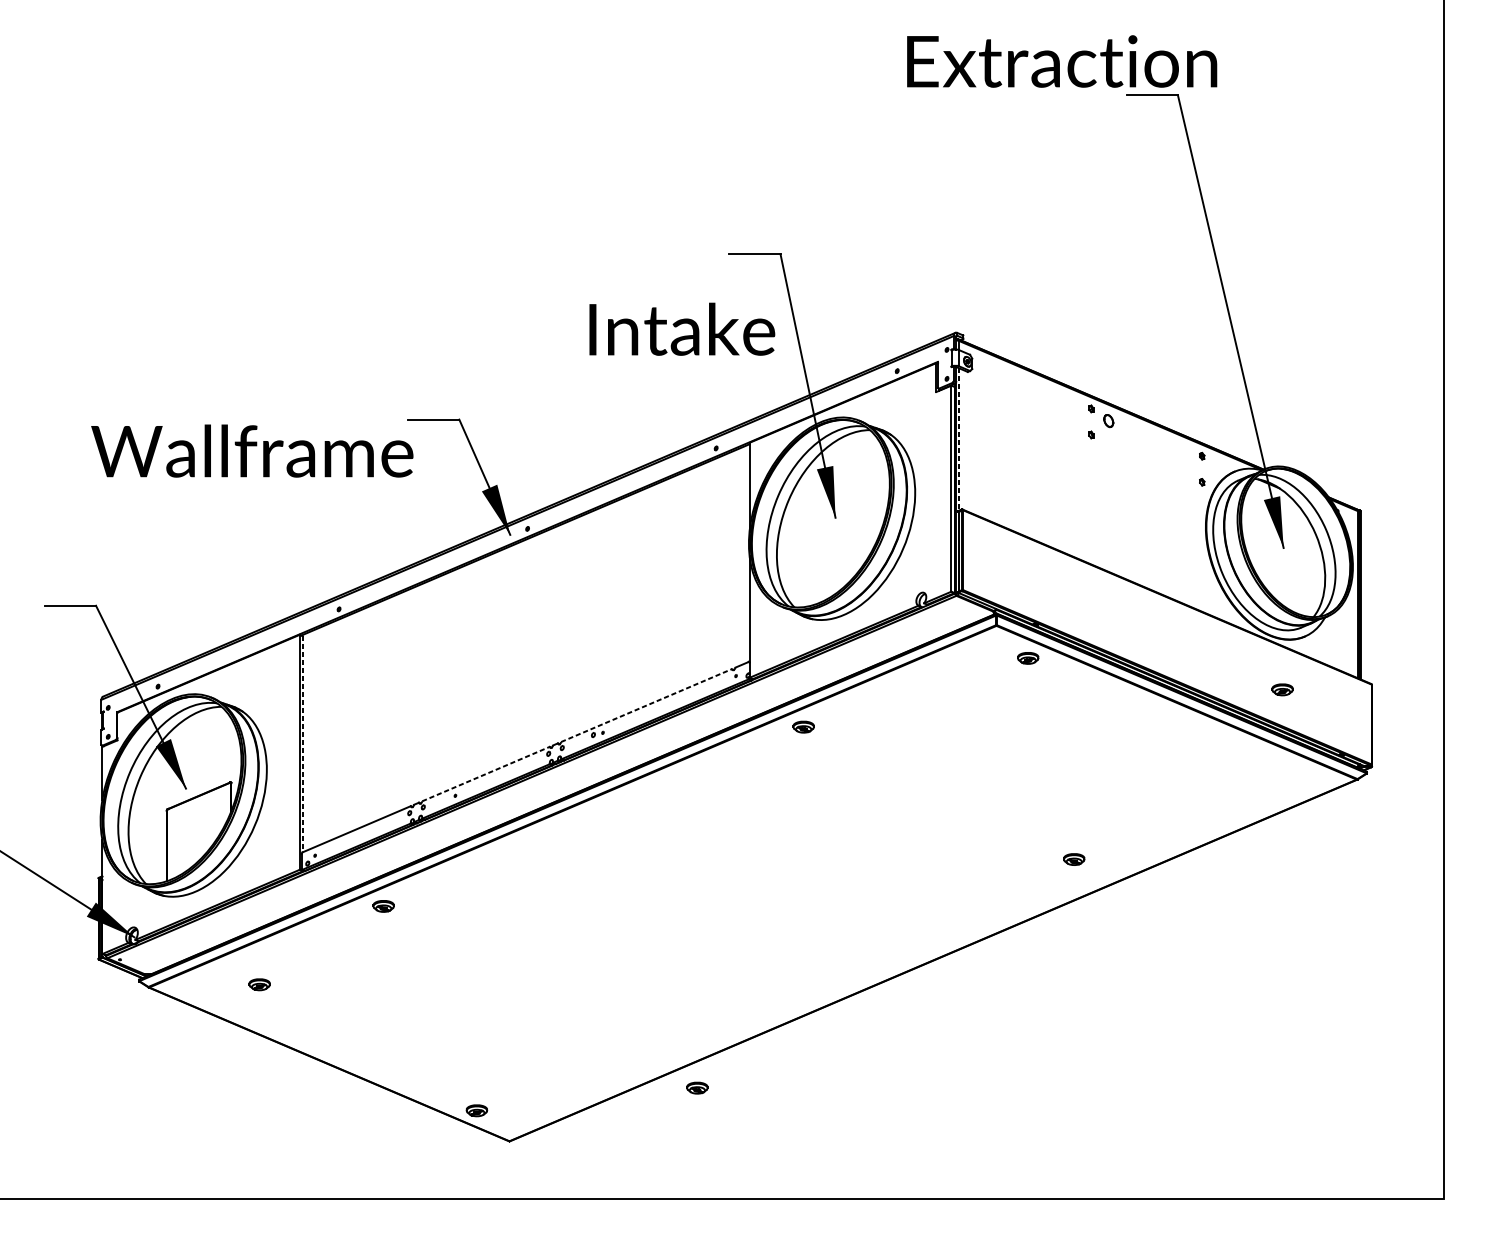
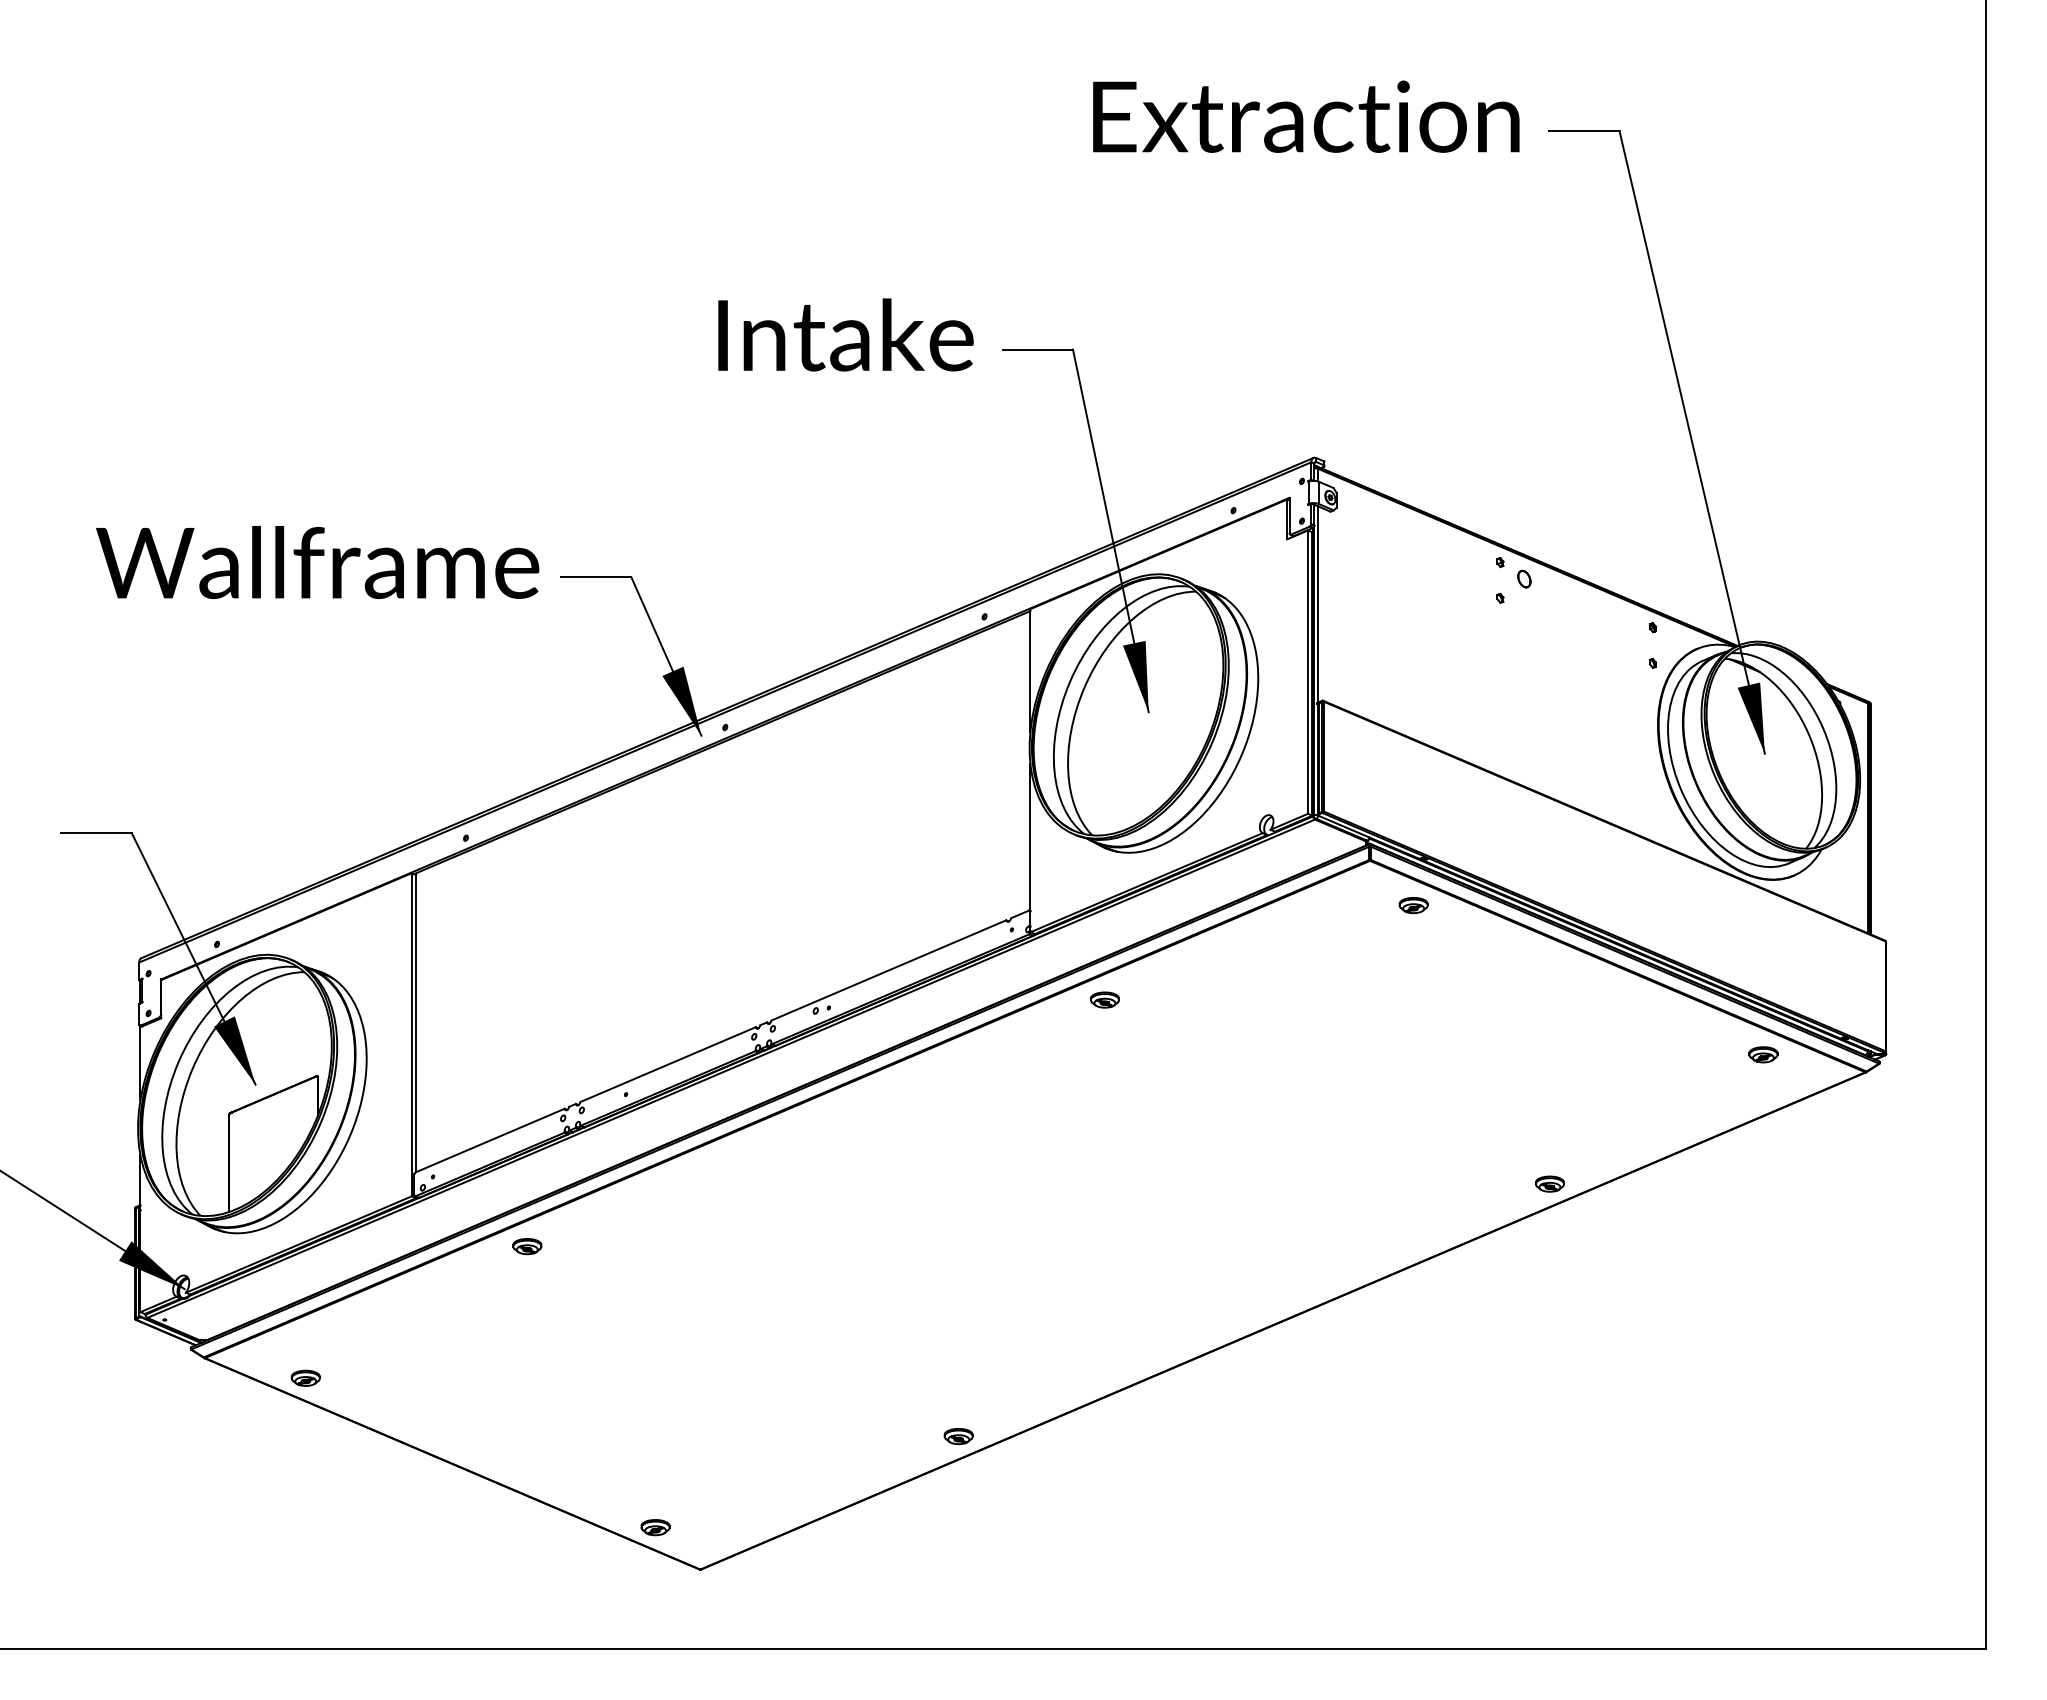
text: (1062, 61) -> (1306, 116), moved
text: (681, 328) -> (845, 334), moved
line: (959, 439) -> (1318, 604), dashed -> solid
text: (252, 451) -> (317, 562), moved
part: (1282, 689) -> (1763, 1054), moved
line: (646, 705) -> (888, 970), dashed -> solid
line: (303, 744) -> (416, 1023), dashed -> solid
line: (486, 773) -> (668, 1064), dashed -> solid
part: (1073, 859) -> (1549, 1183), moved
part: (259, 984) -> (305, 1377), moved
part: (697, 1088) -> (958, 1436), moved

